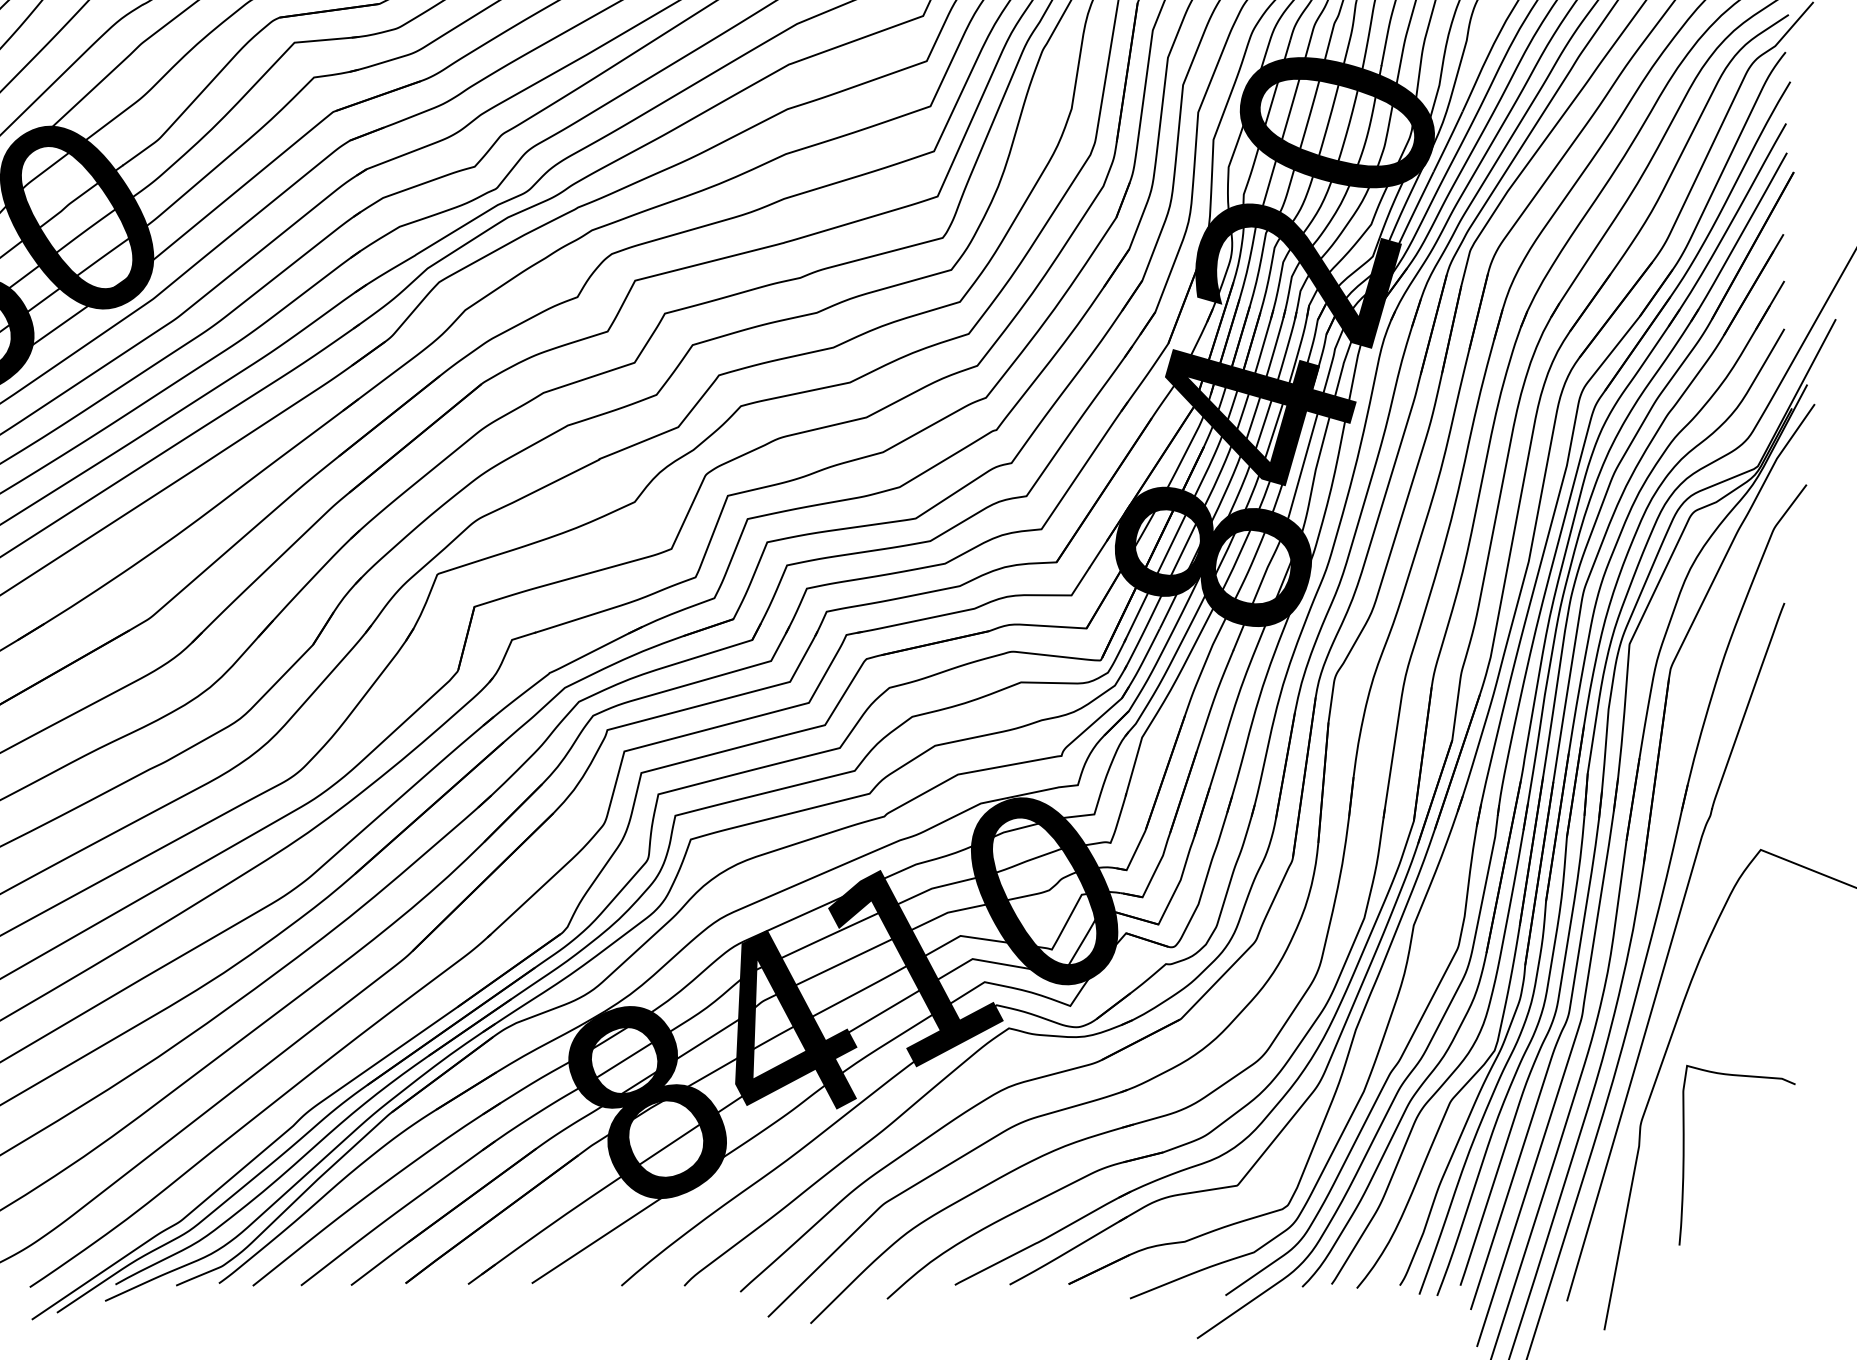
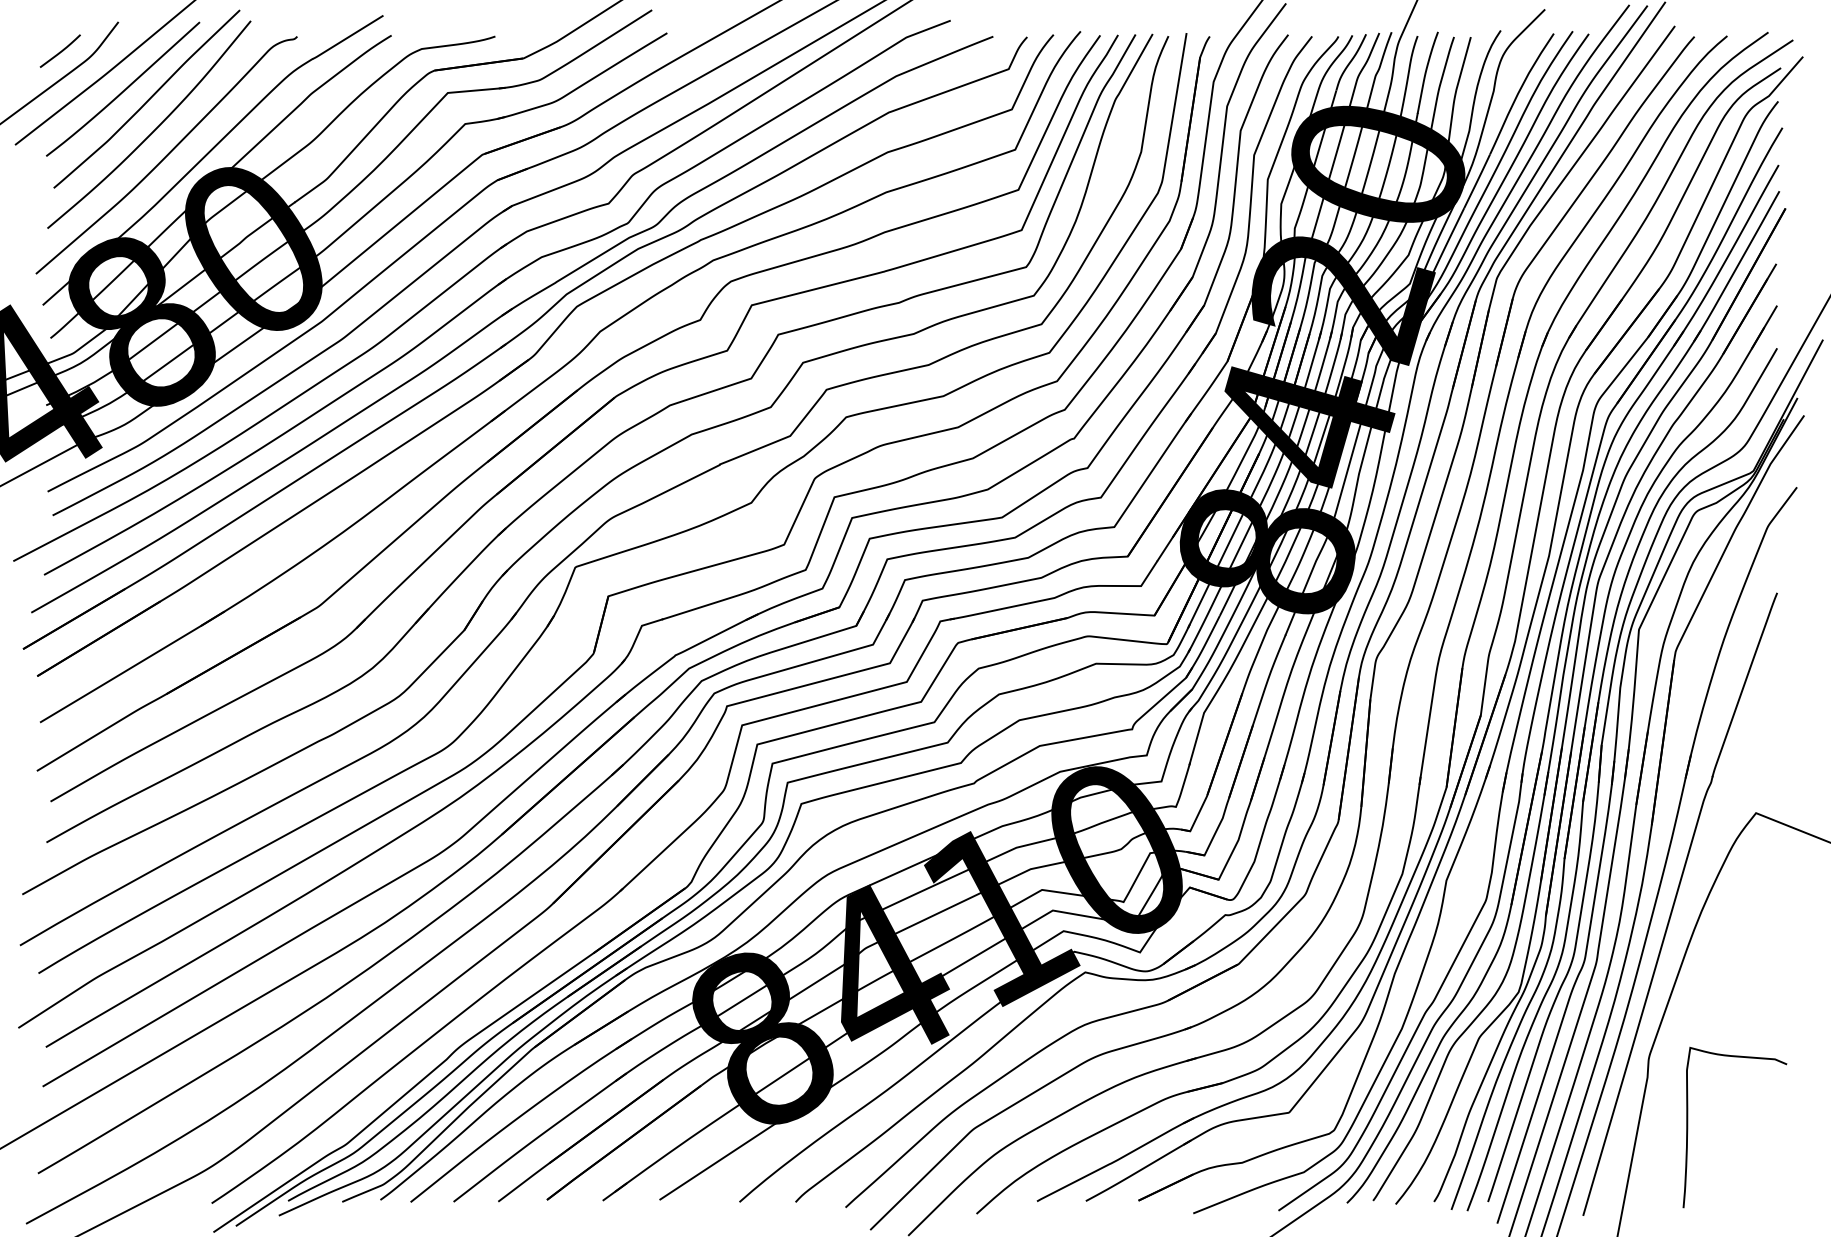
curve: (1685, 1155) -> (1688, 1127), moved

